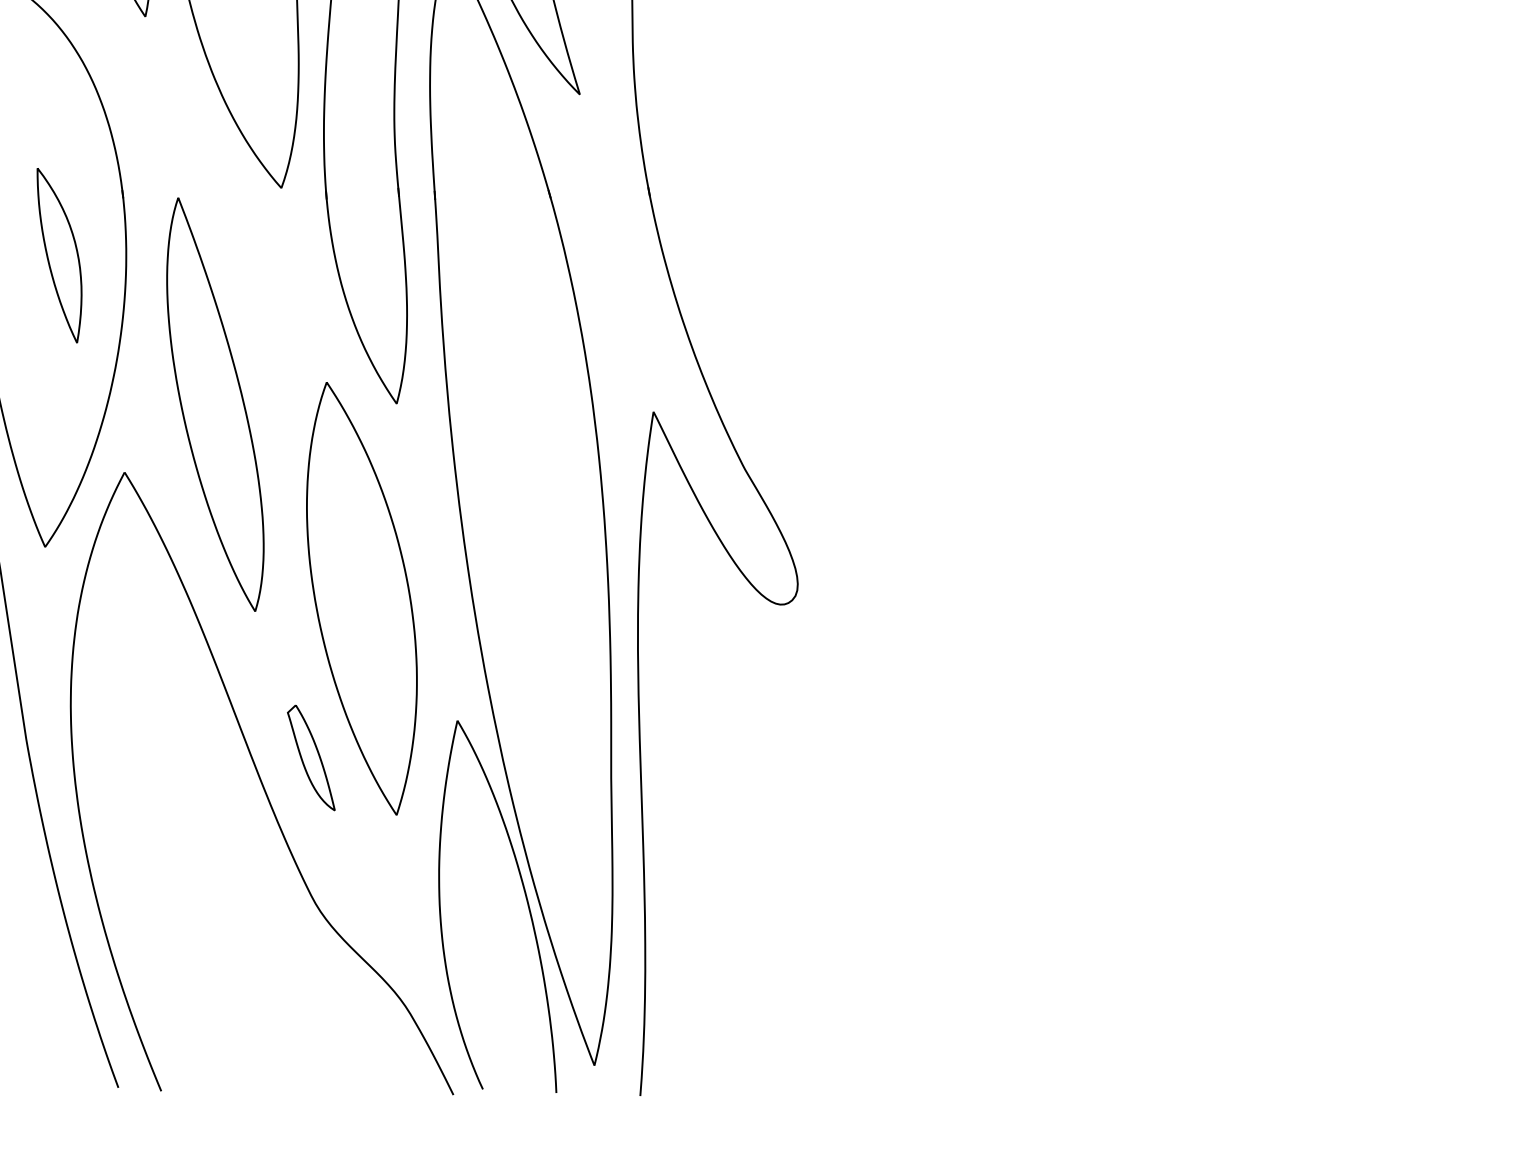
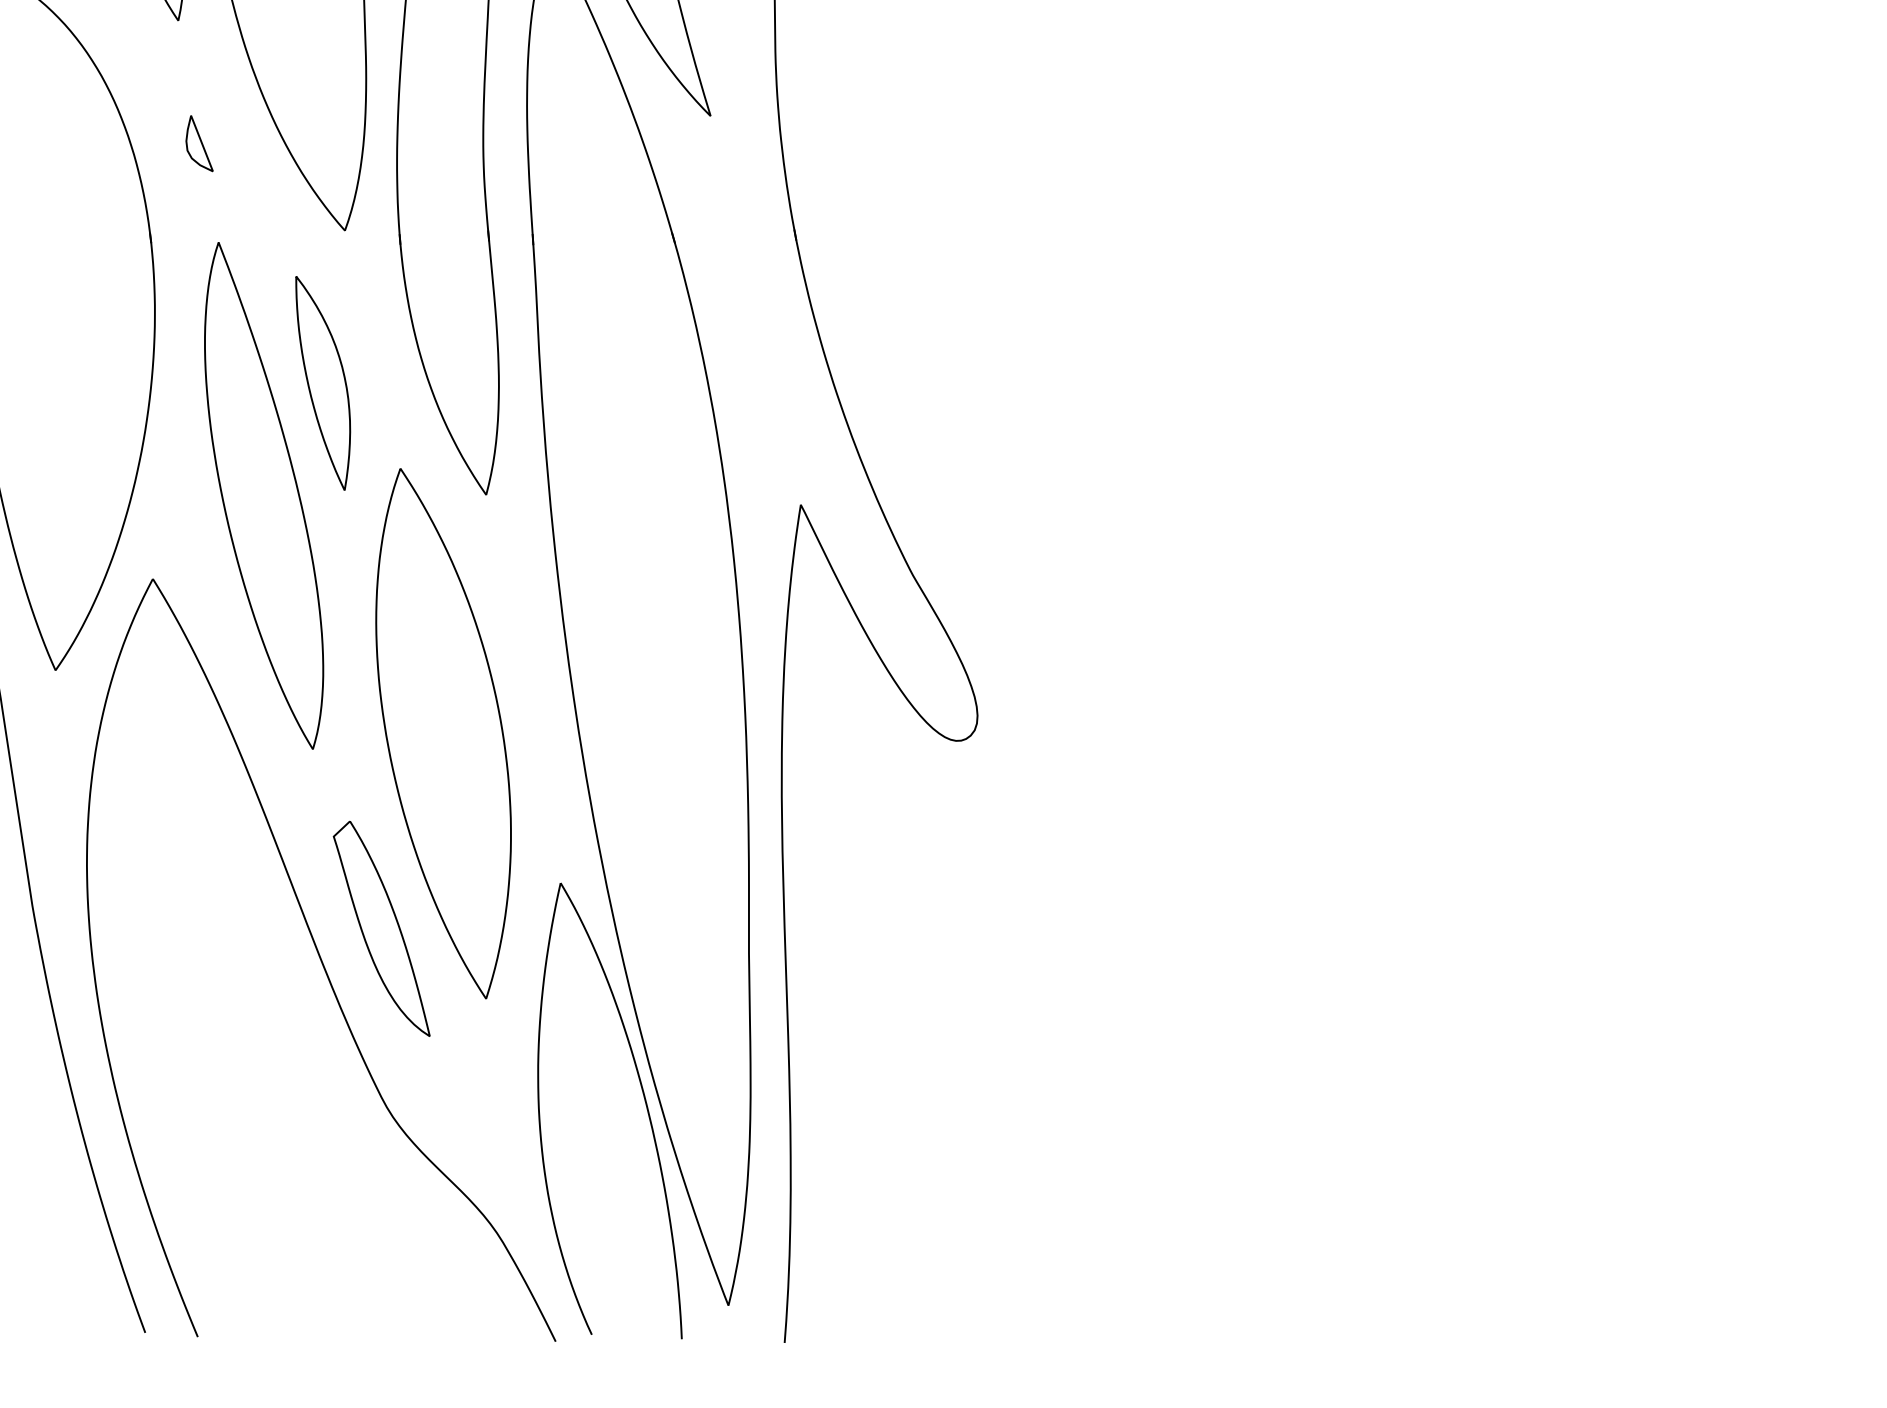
part: (162, 116) -> (199, 143), added
part: (59, 255) -> (323, 383), moved
part: (311, 757) -> (381, 928), size x1.67

